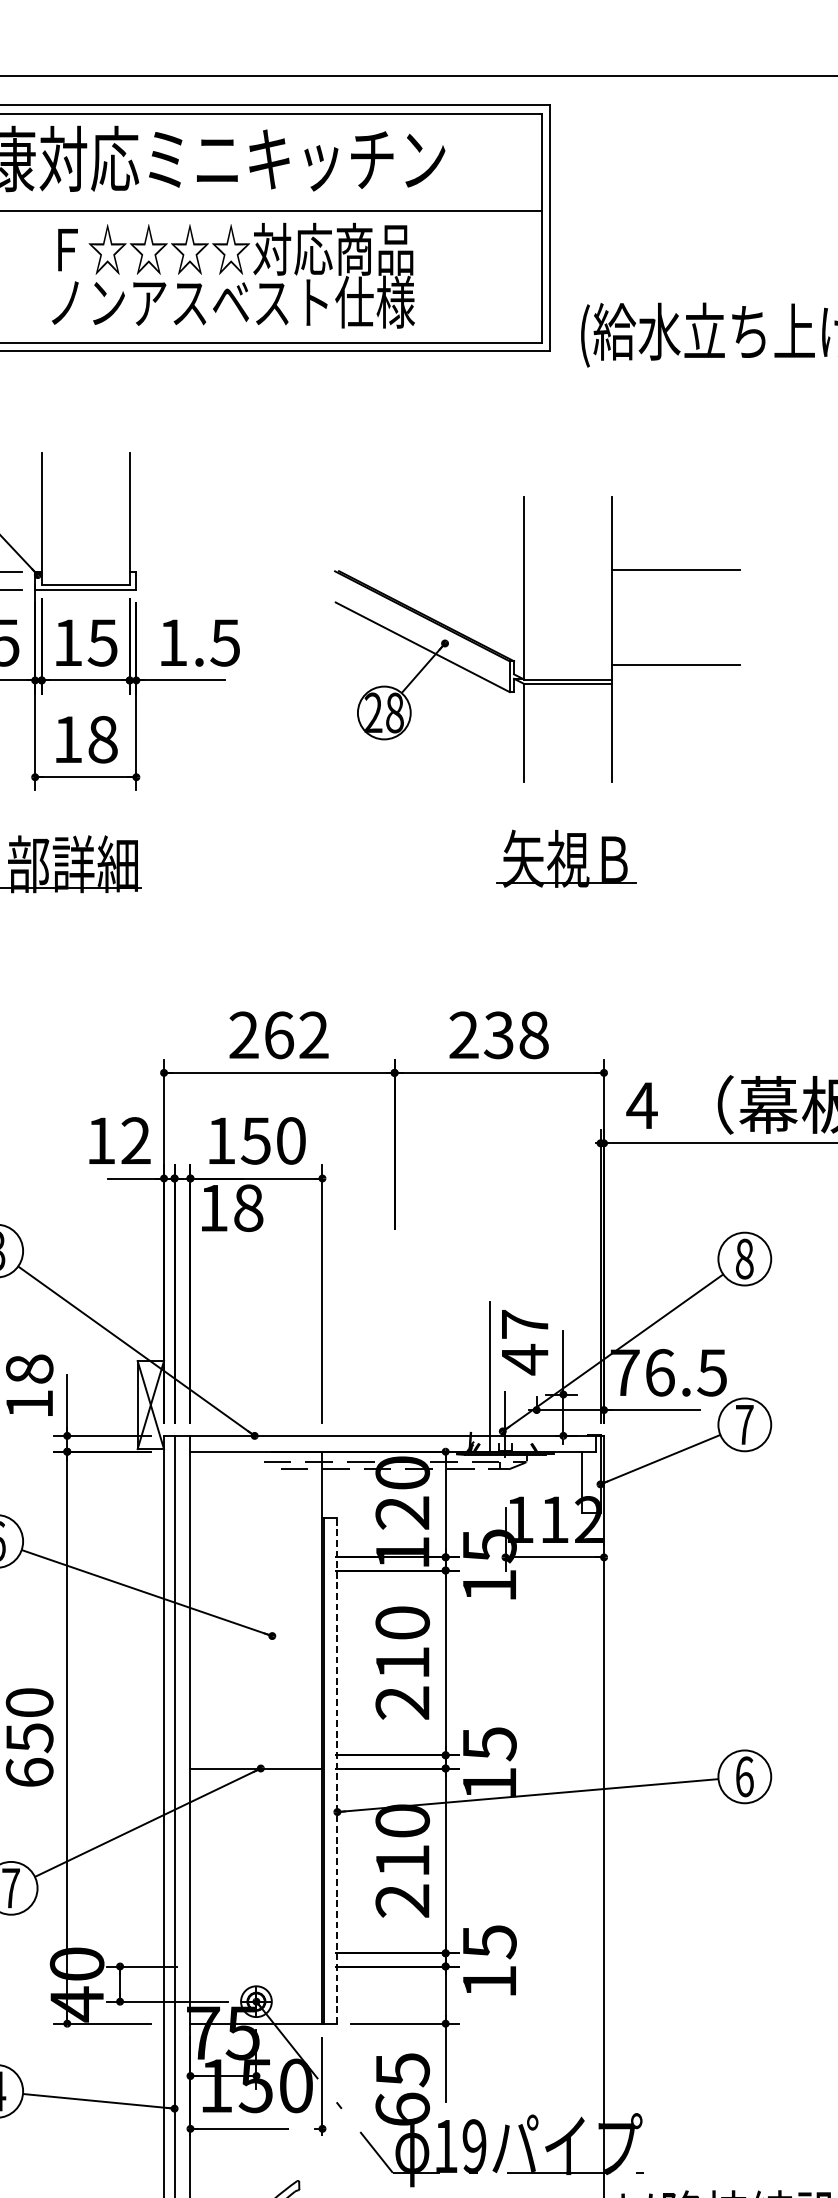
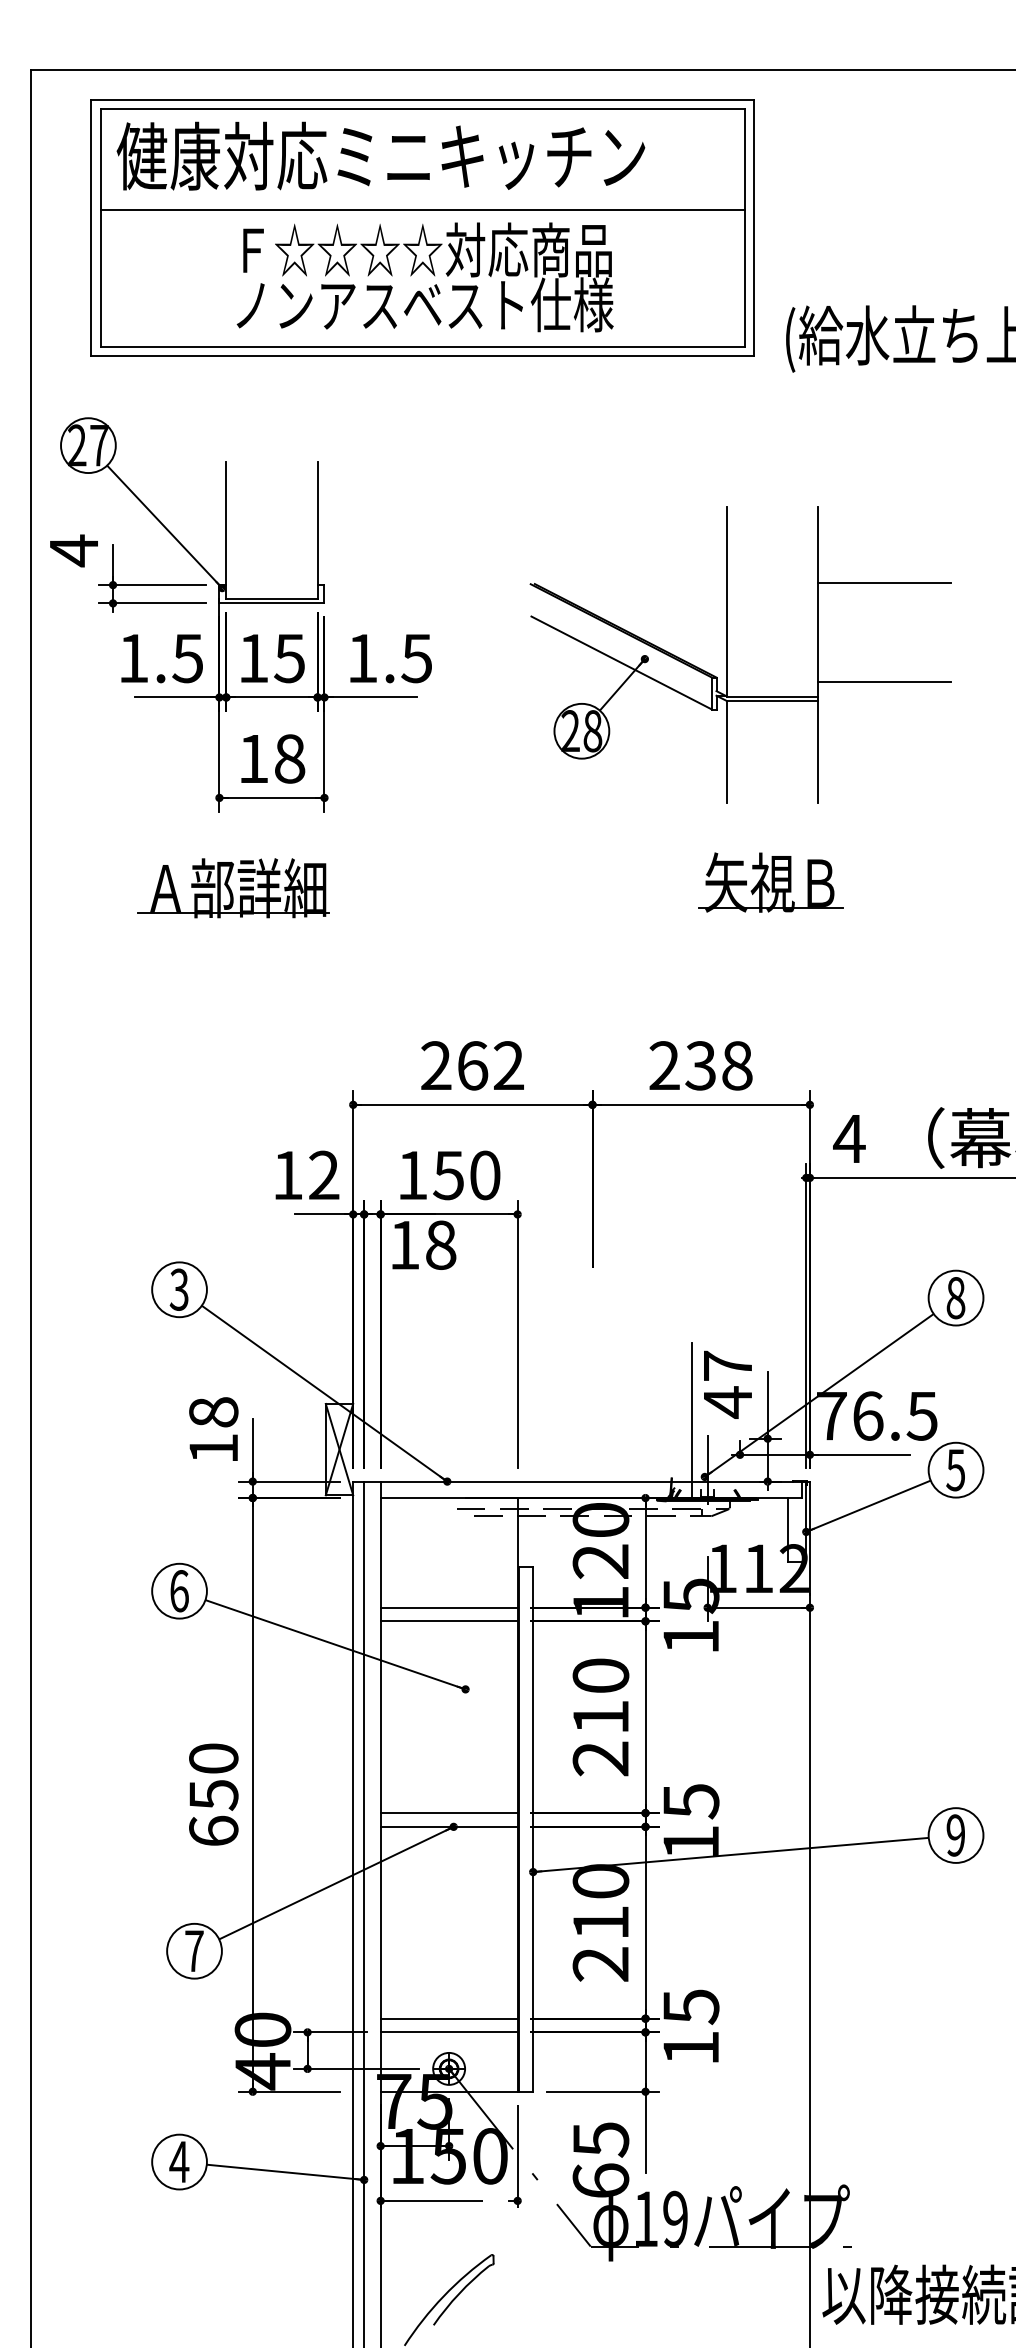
text: (744, 1425) -> (955, 1470), 7 -> 5
line: (255, 1557) -> (448, 1607), added
line: (255, 1570) -> (448, 1621), added
line: (255, 1755) -> (448, 1813), added
line: (337, 1771) -> (533, 1829), dashed -> solid
text: (744, 1776) -> (955, 1835), 6 -> 9
line: (255, 1953) -> (448, 2018), added
line: (255, 1966) -> (448, 2032), added

